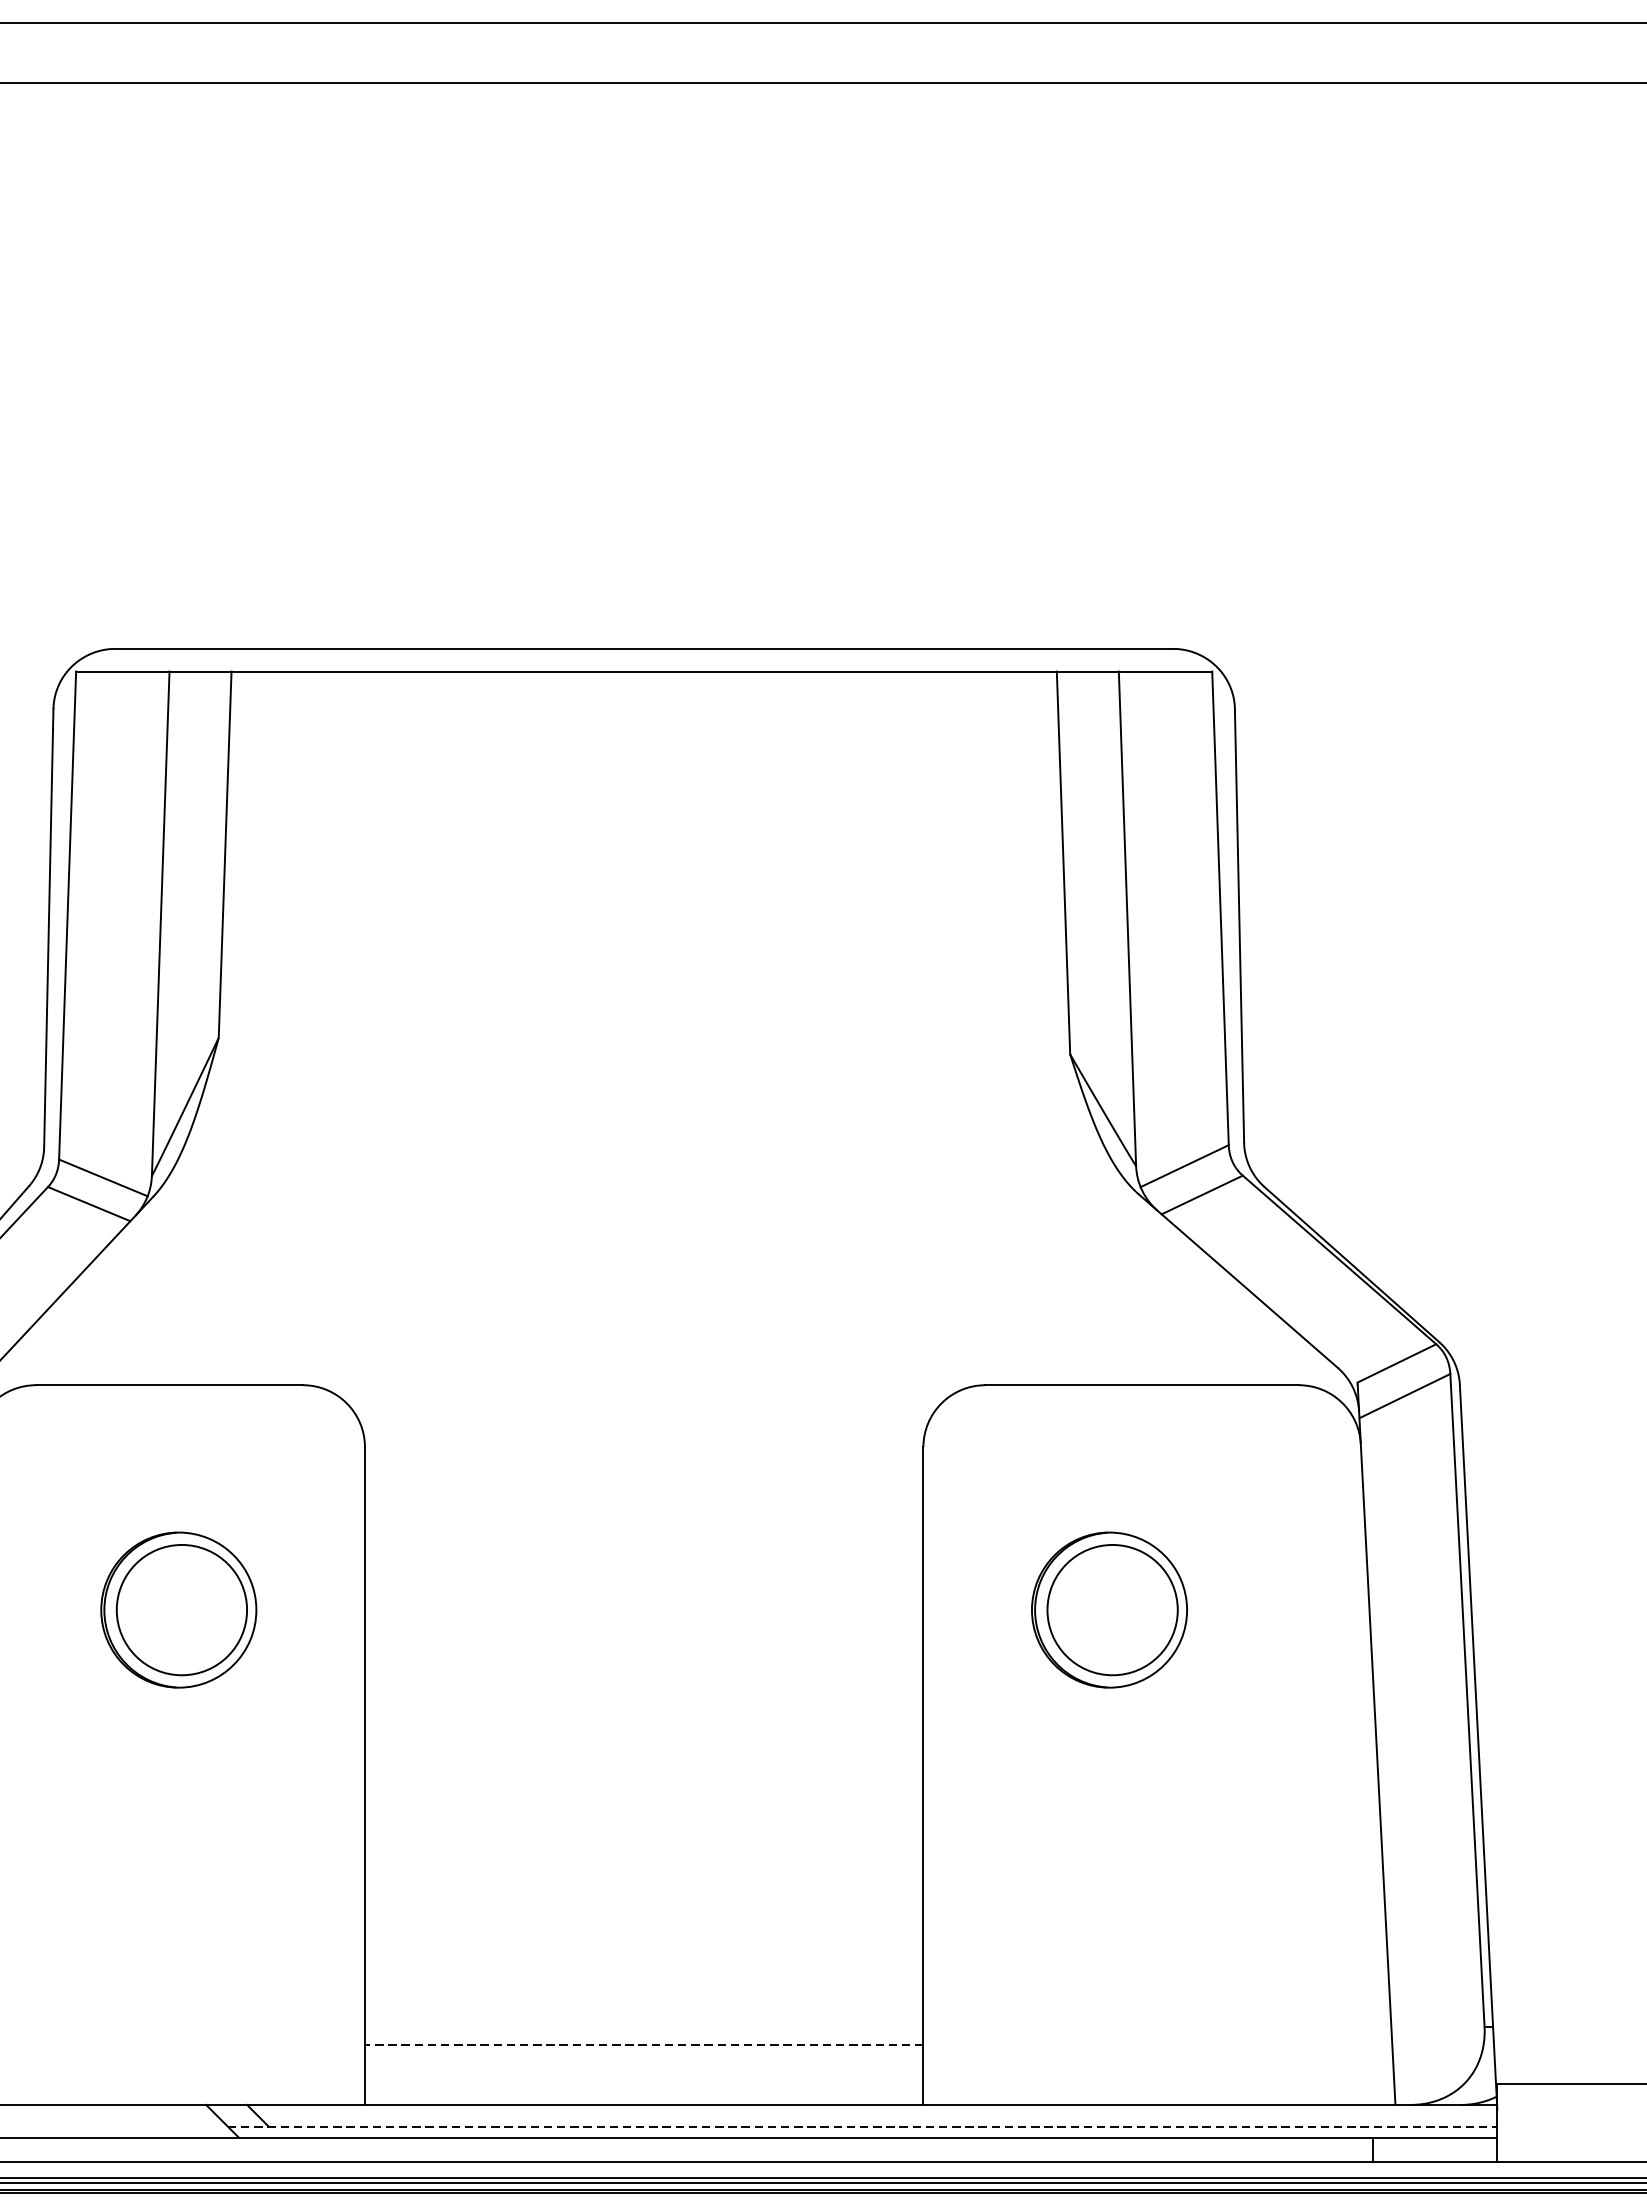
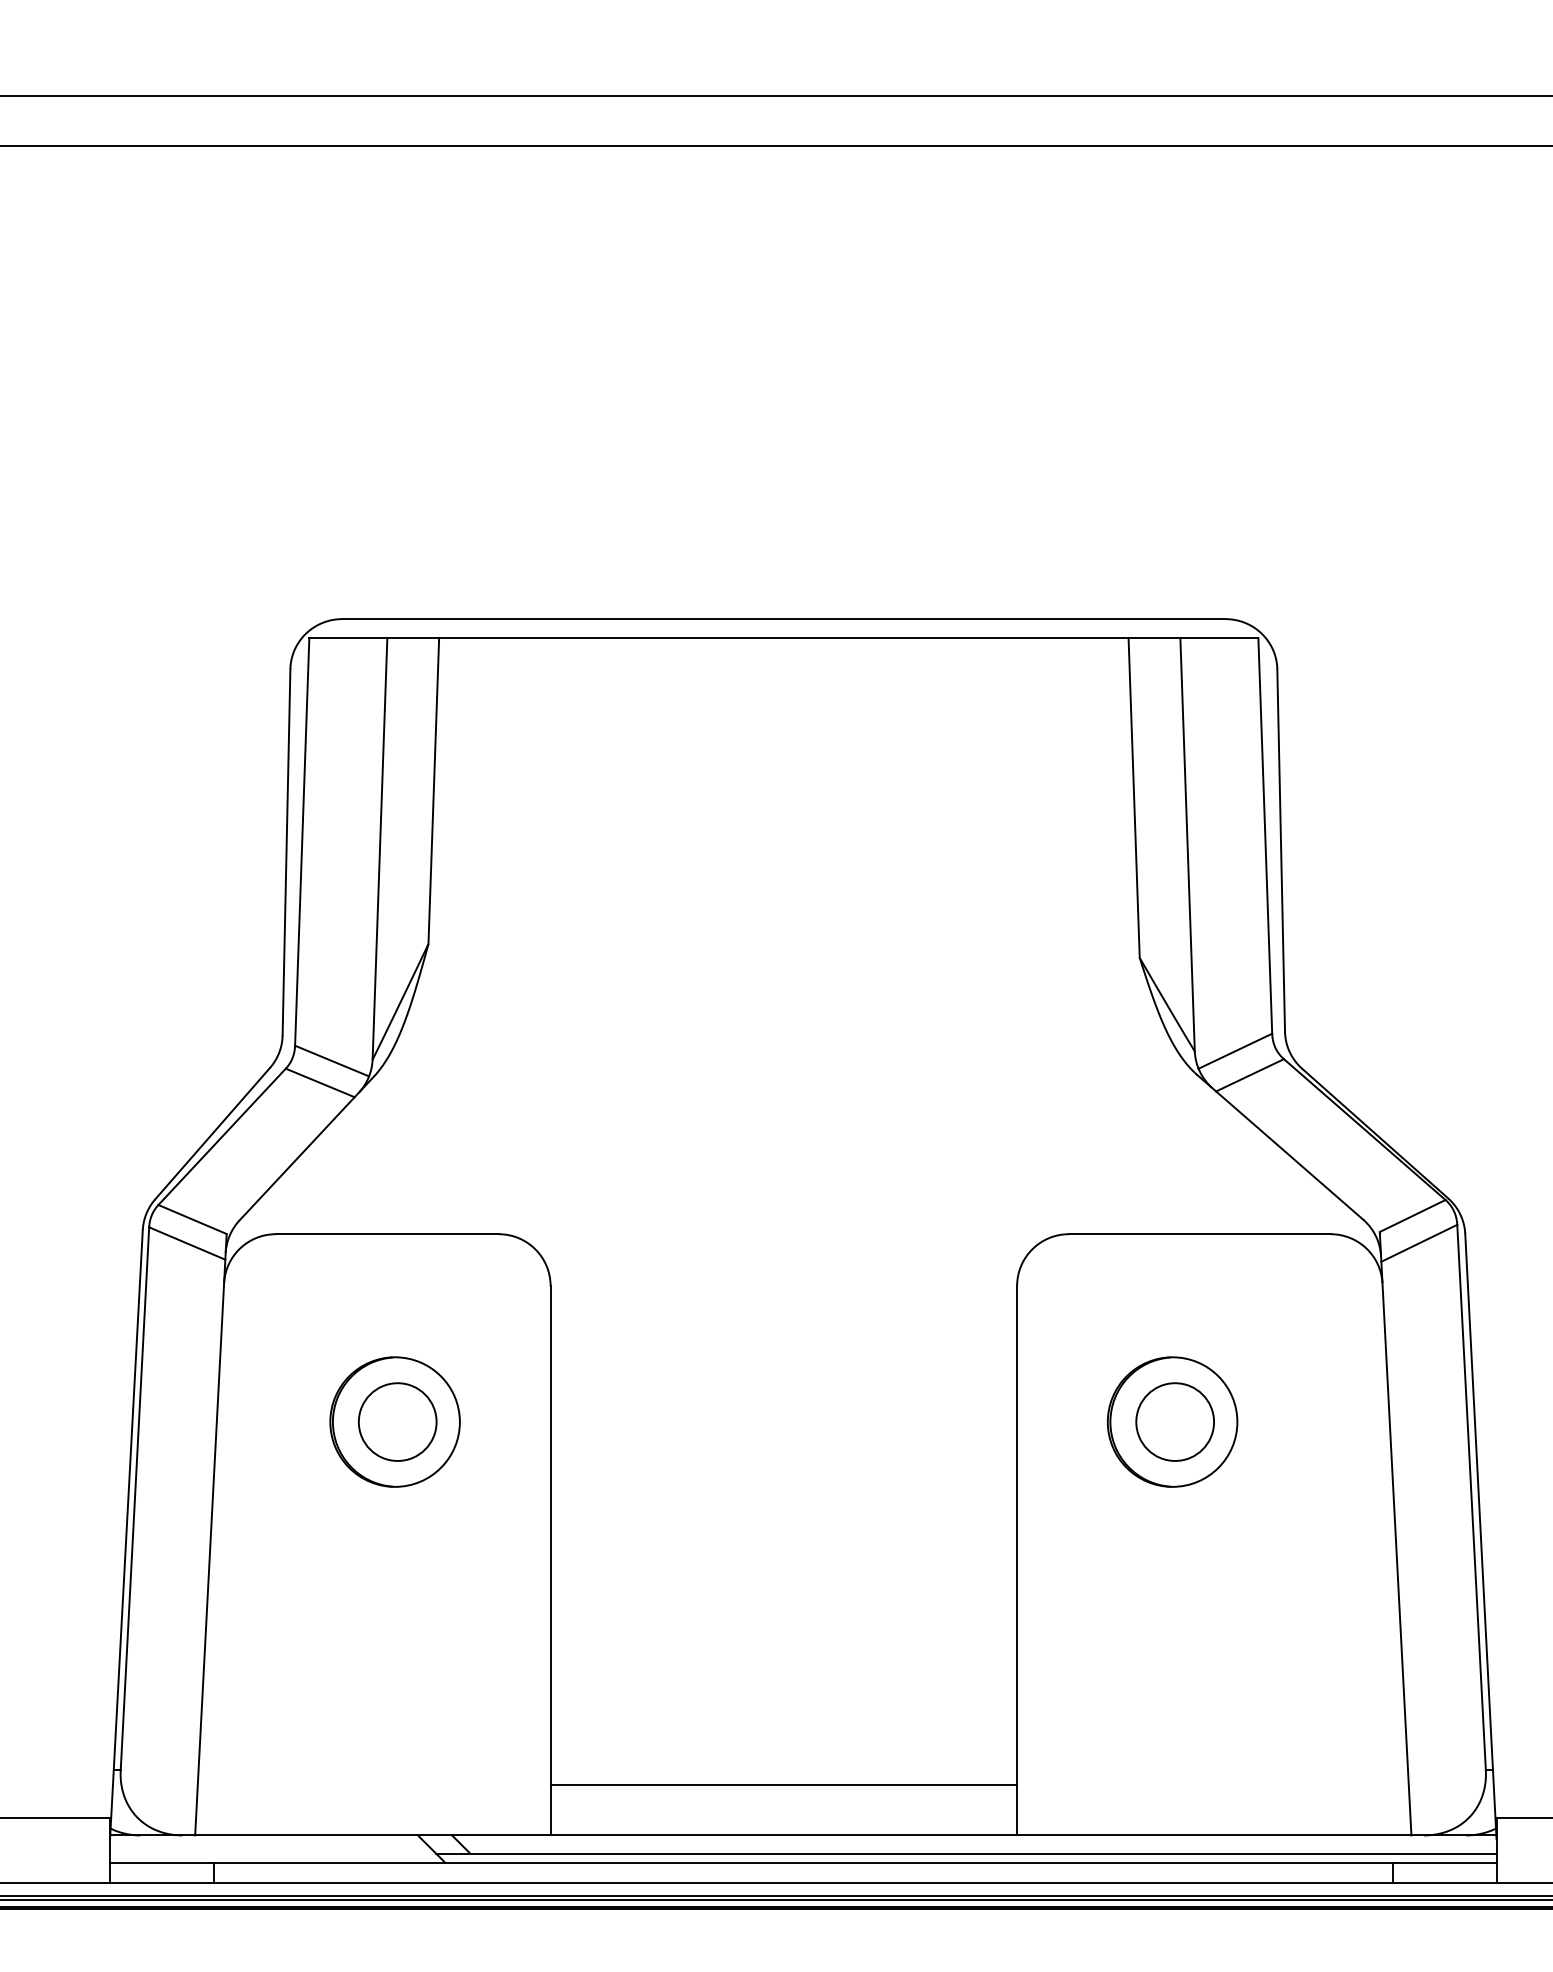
circle: (181, 1609) -> (397, 1421), size x0.71
circle: (1113, 1609) -> (1175, 1421), size x0.71
line: (643, 2045) -> (783, 1785), dashed -> solid
line: (862, 2126) -> (966, 1853), dashed -> solid

